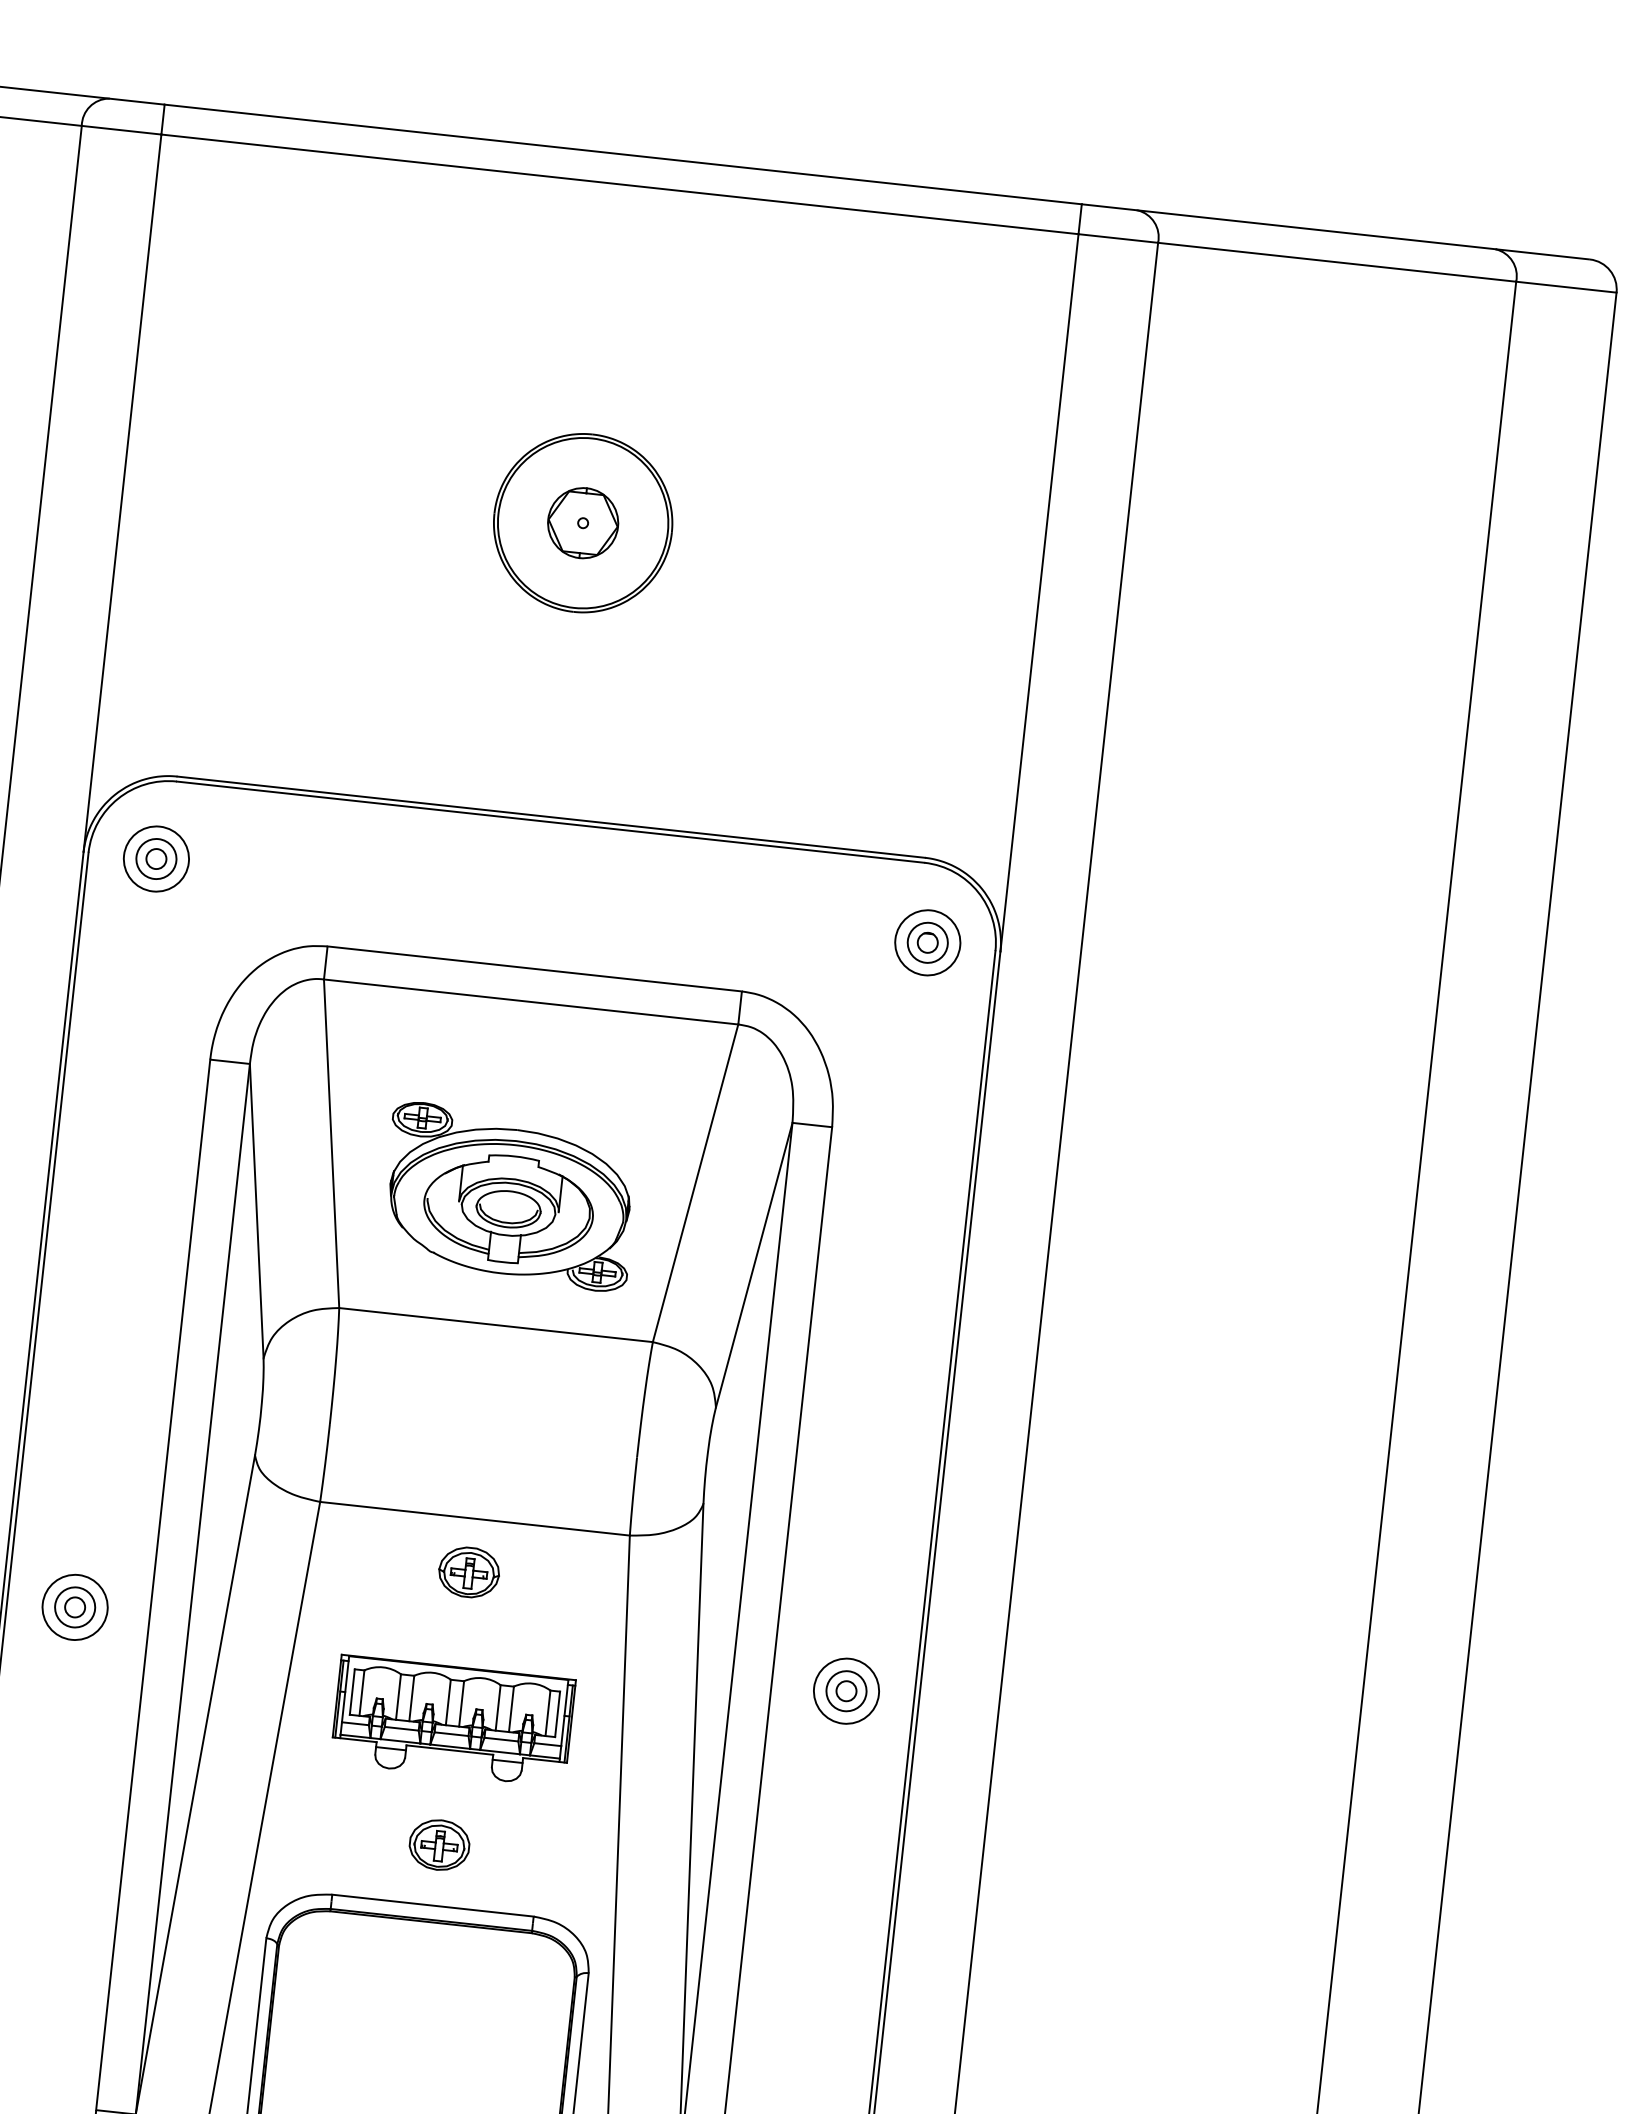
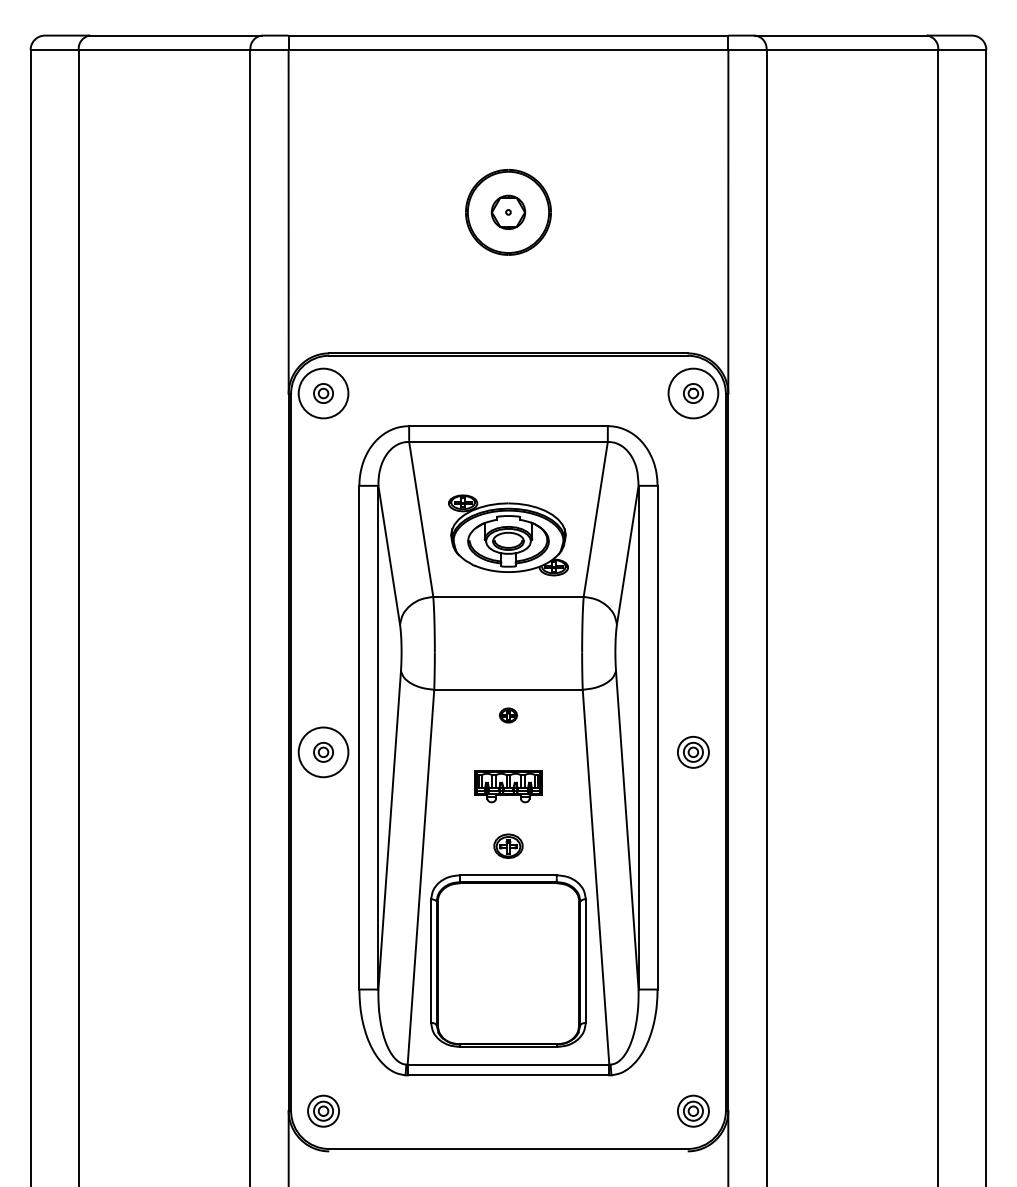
circle: (156, 858) -> (323, 393), size x1.6
circle: (925, 942) -> (692, 393), size x1.6
part: (469, 1572) -> (508, 715), size x0.6
circle: (75, 1605) -> (323, 751), size x1.6
part: (453, 1720) -> (508, 786), size x0.6

